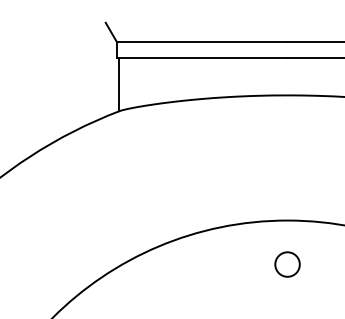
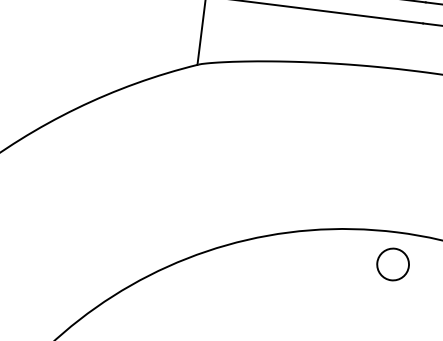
circle: (287, 264) -> (393, 264), moved

